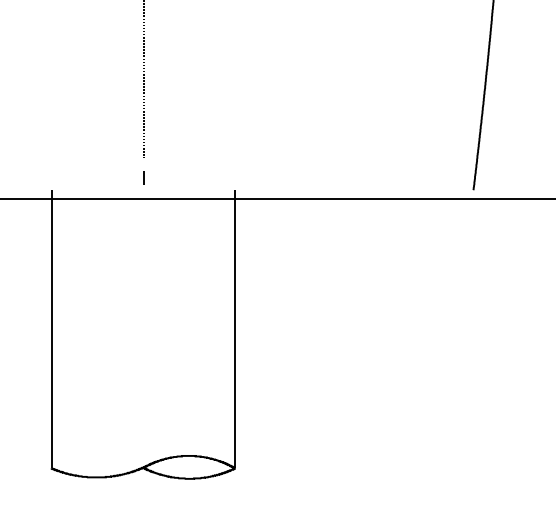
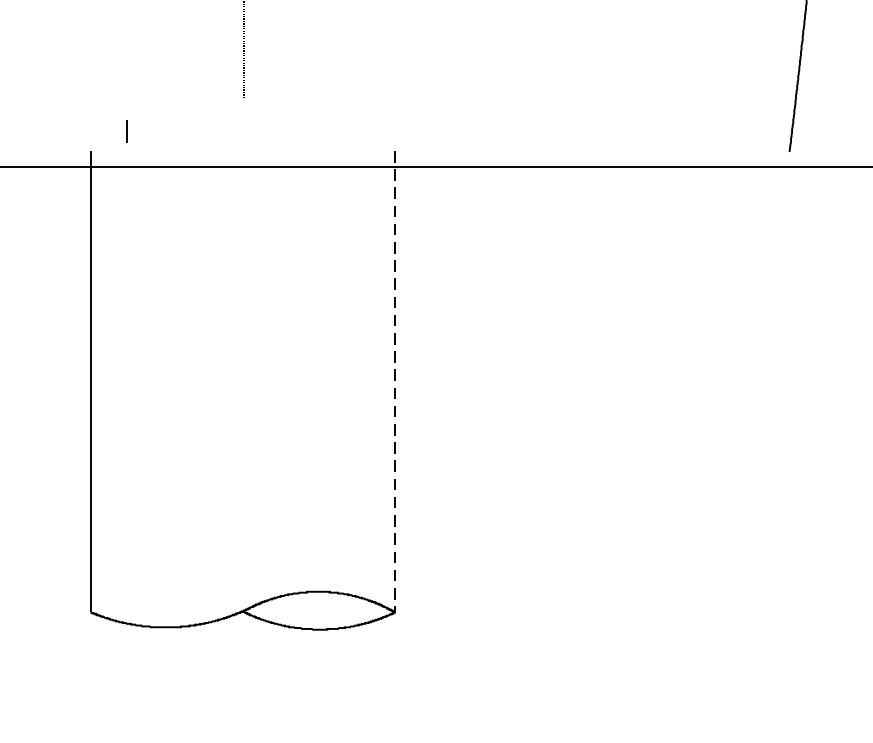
line: (143, 177) -> (125, 130), moved
line: (234, 329) -> (393, 382), solid -> dashed

